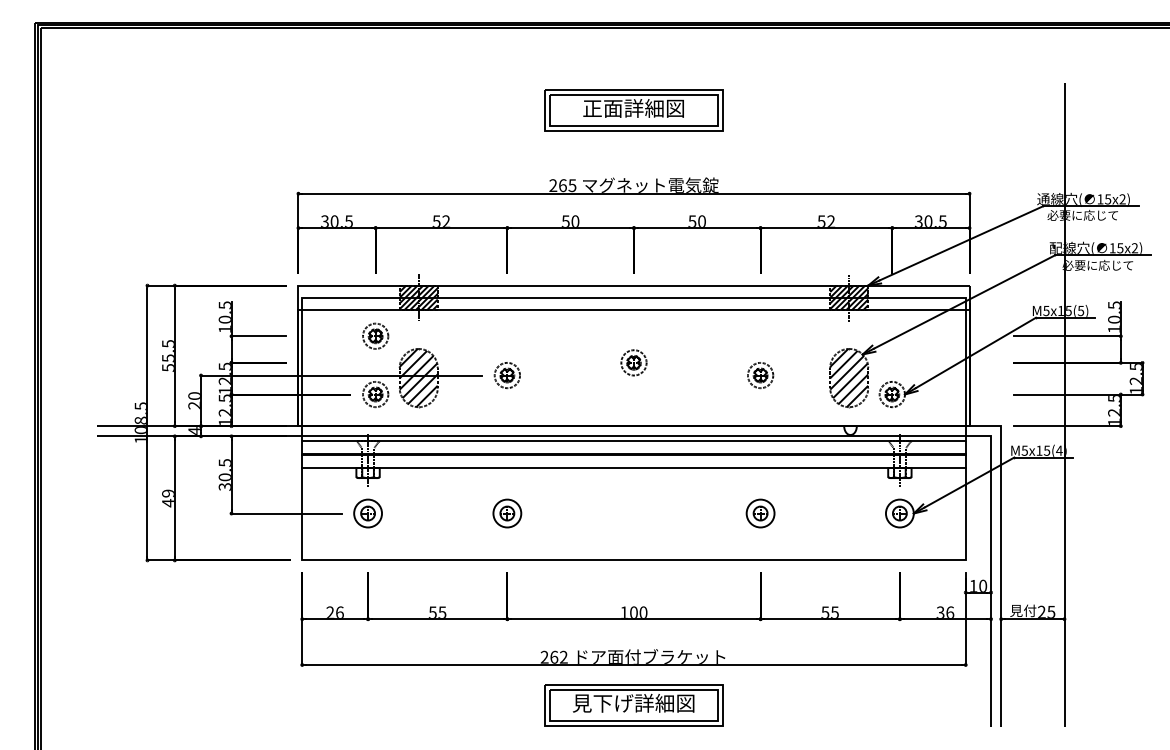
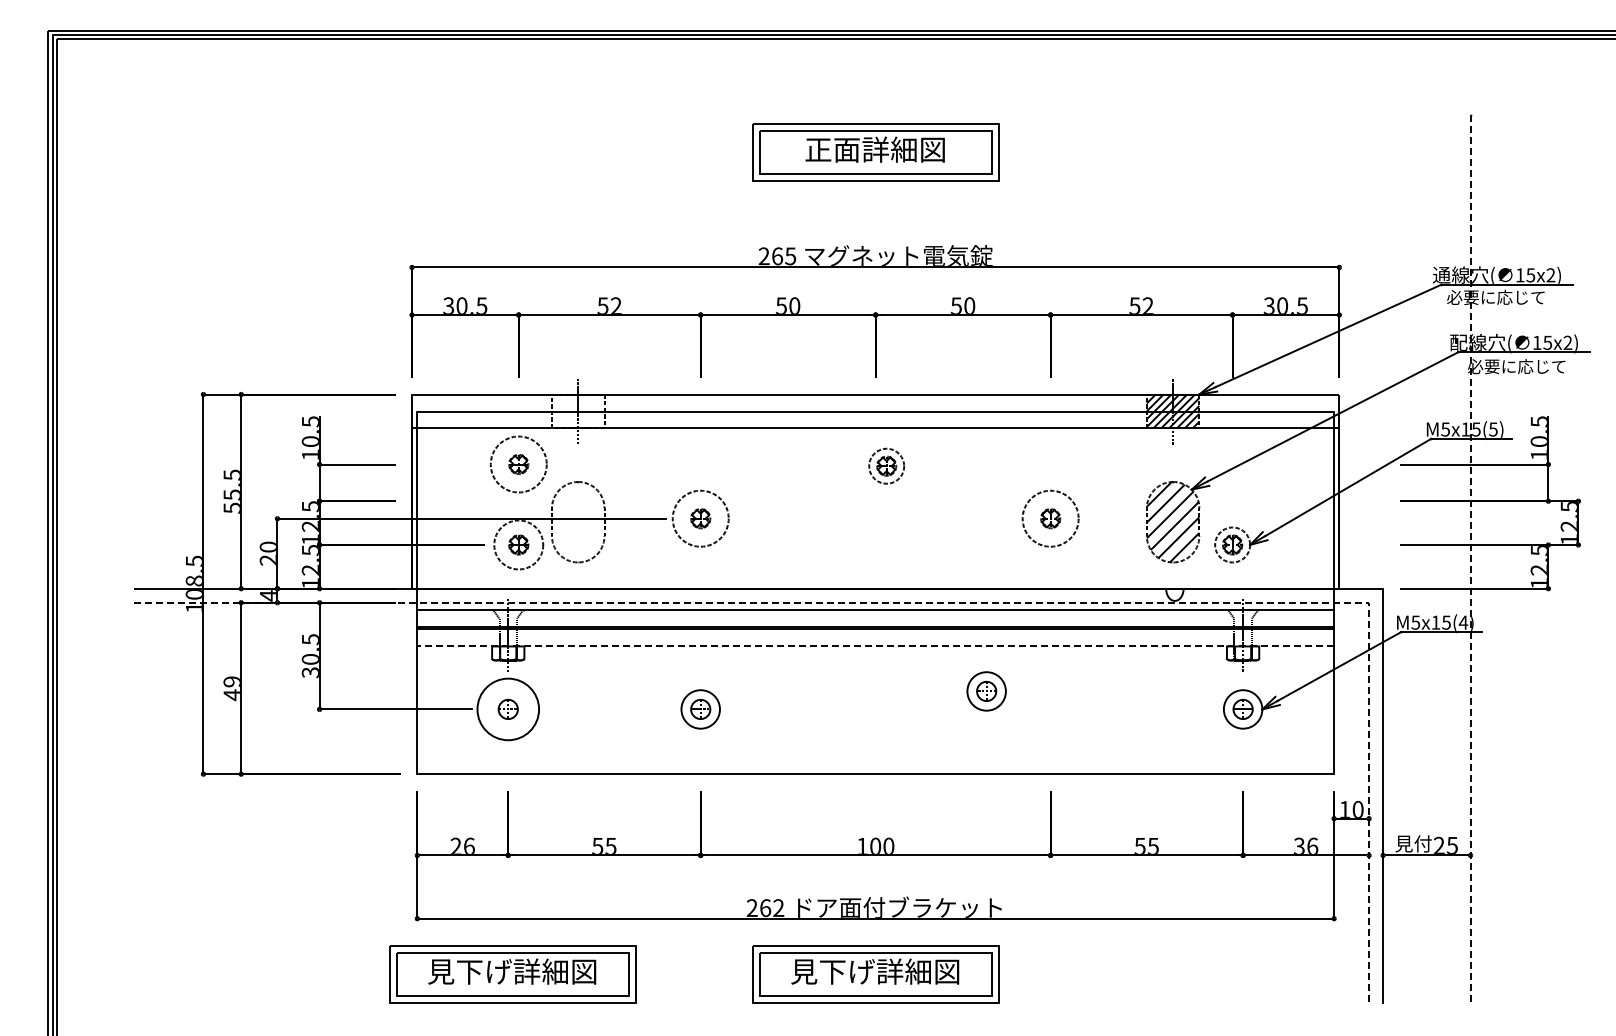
hatch: (418, 297) -> (578, 410), removed
circle: (375, 336) -> (518, 464), size x1.6
part: (633, 362) -> (886, 465), moved
circle: (507, 375) -> (700, 518), size x1.6
circle: (760, 375) -> (1050, 518), size x1.6
hatch: (418, 378) -> (578, 522), removed
circle: (375, 394) -> (518, 544), size x1.4
line: (1064, 405) -> (1470, 559), solid -> dashed
line: (690, 436) -> (953, 602), solid -> dashed
line: (633, 467) -> (875, 646), solid -> dashed
circle: (368, 513) -> (508, 709), size x1.6
part: (760, 513) -> (986, 691), moved
part: (371, 705) -> (512, 974), added

